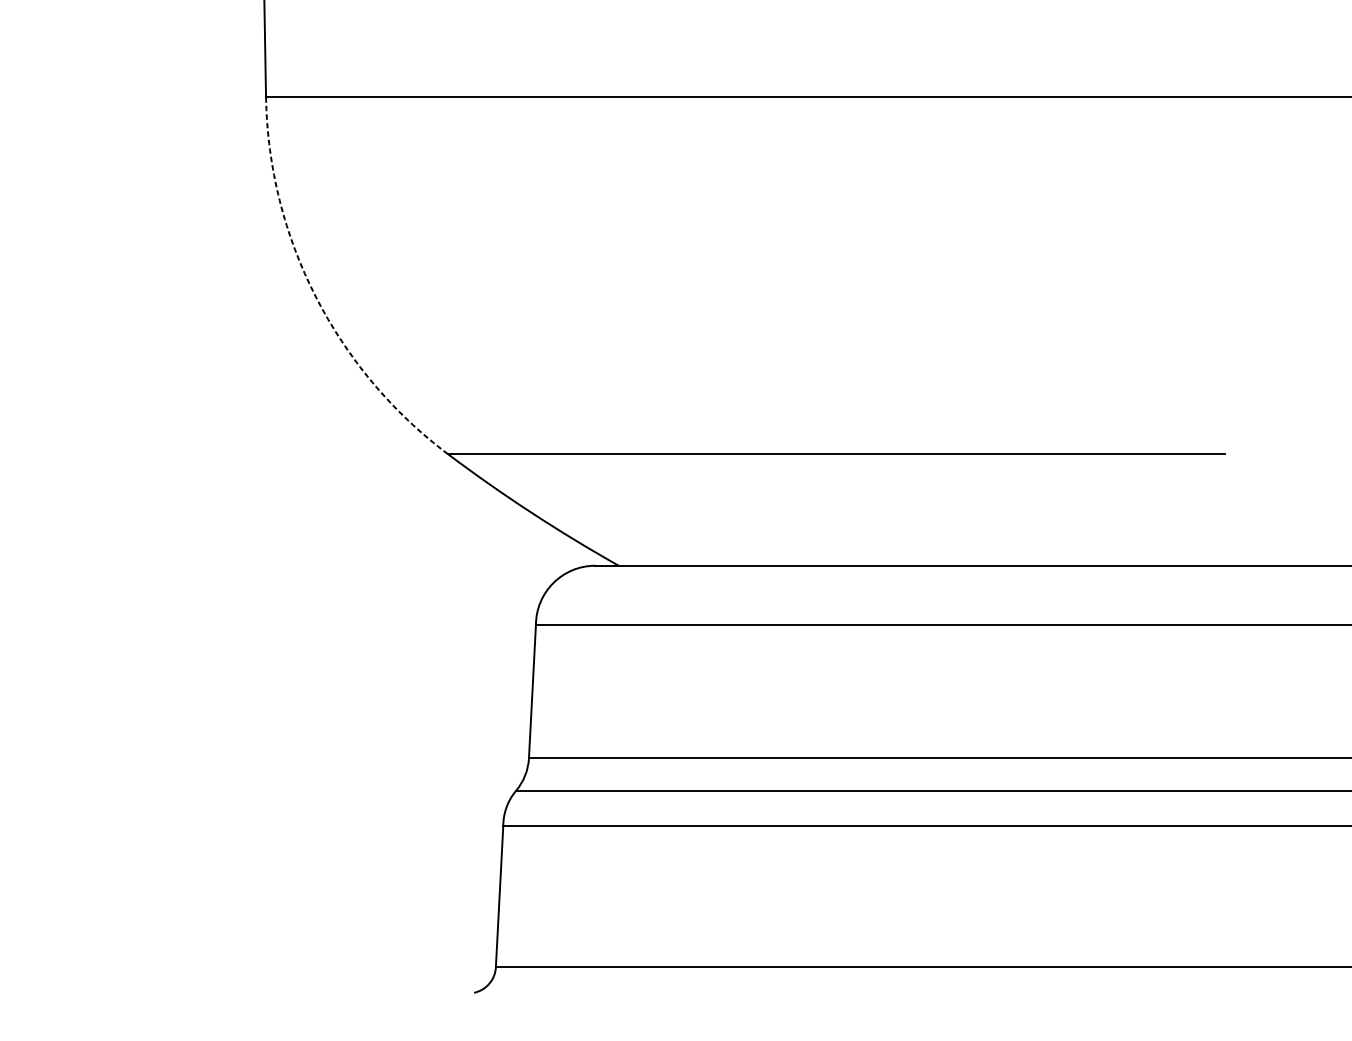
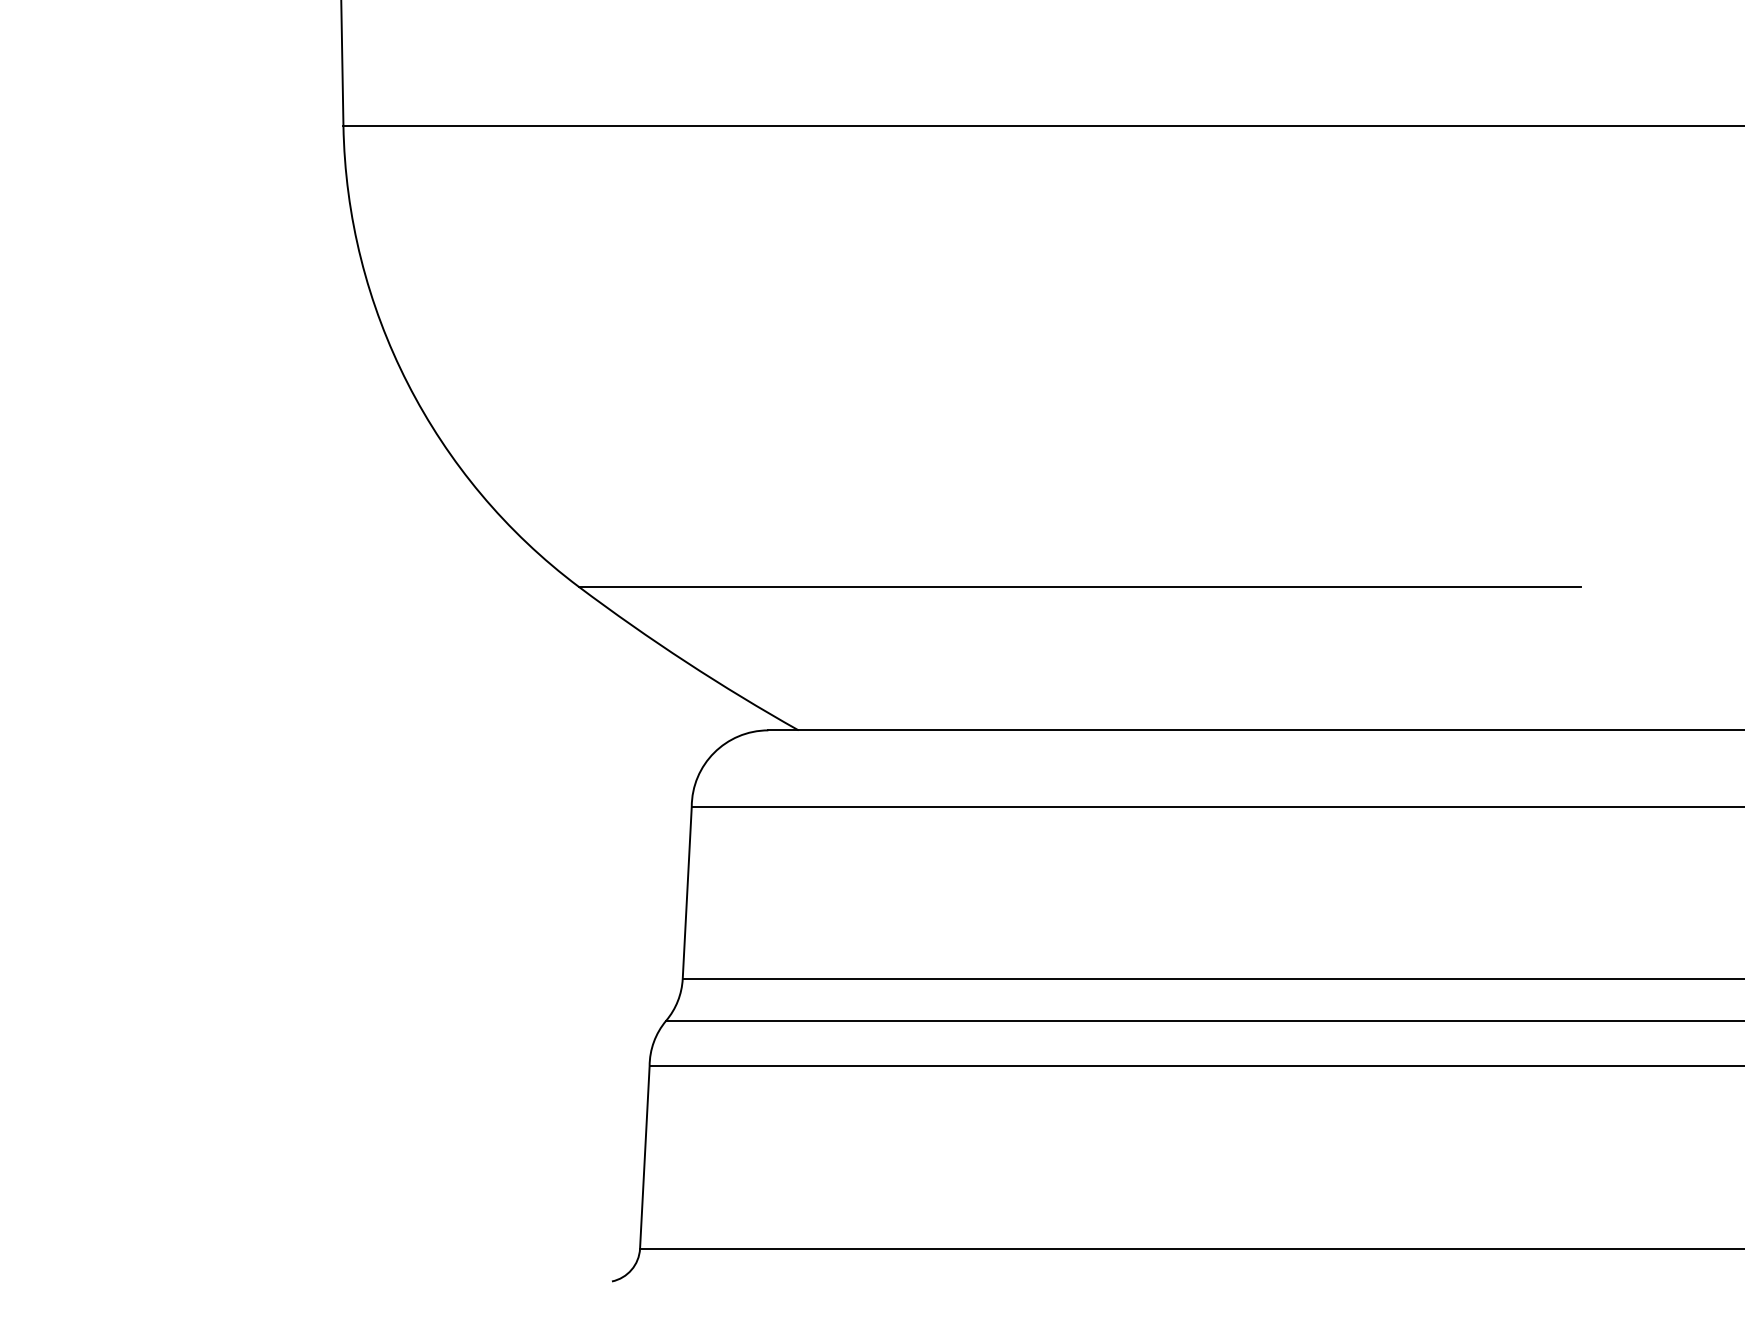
arc: (315, 296) -> (407, 383), dashed -> solid

